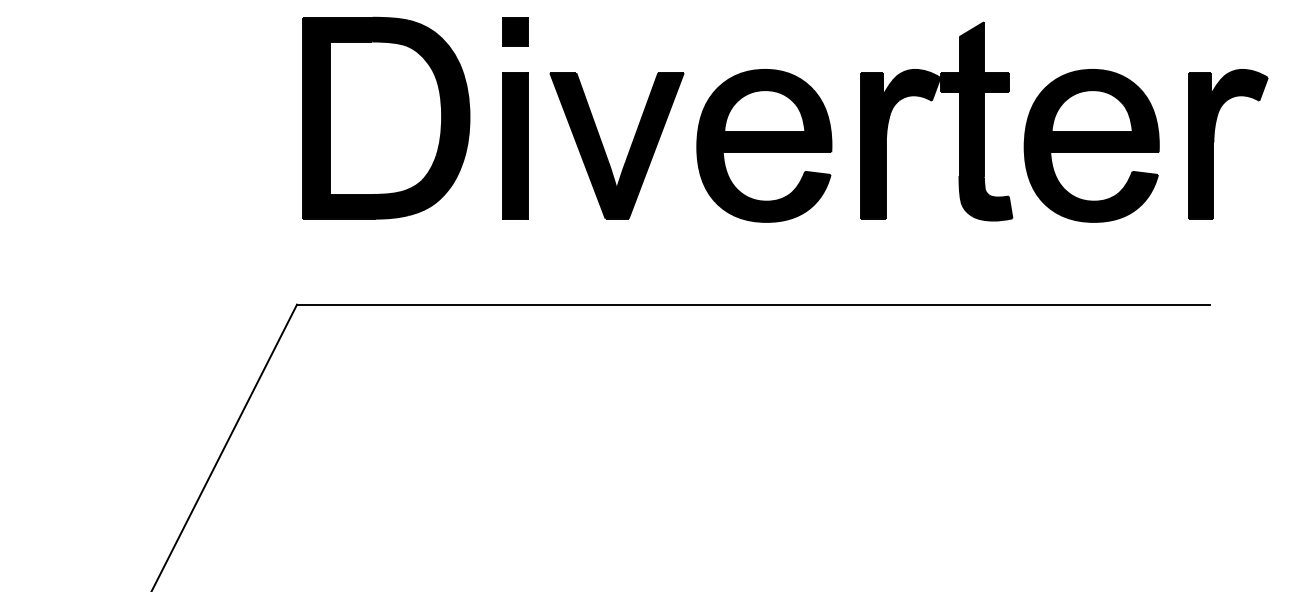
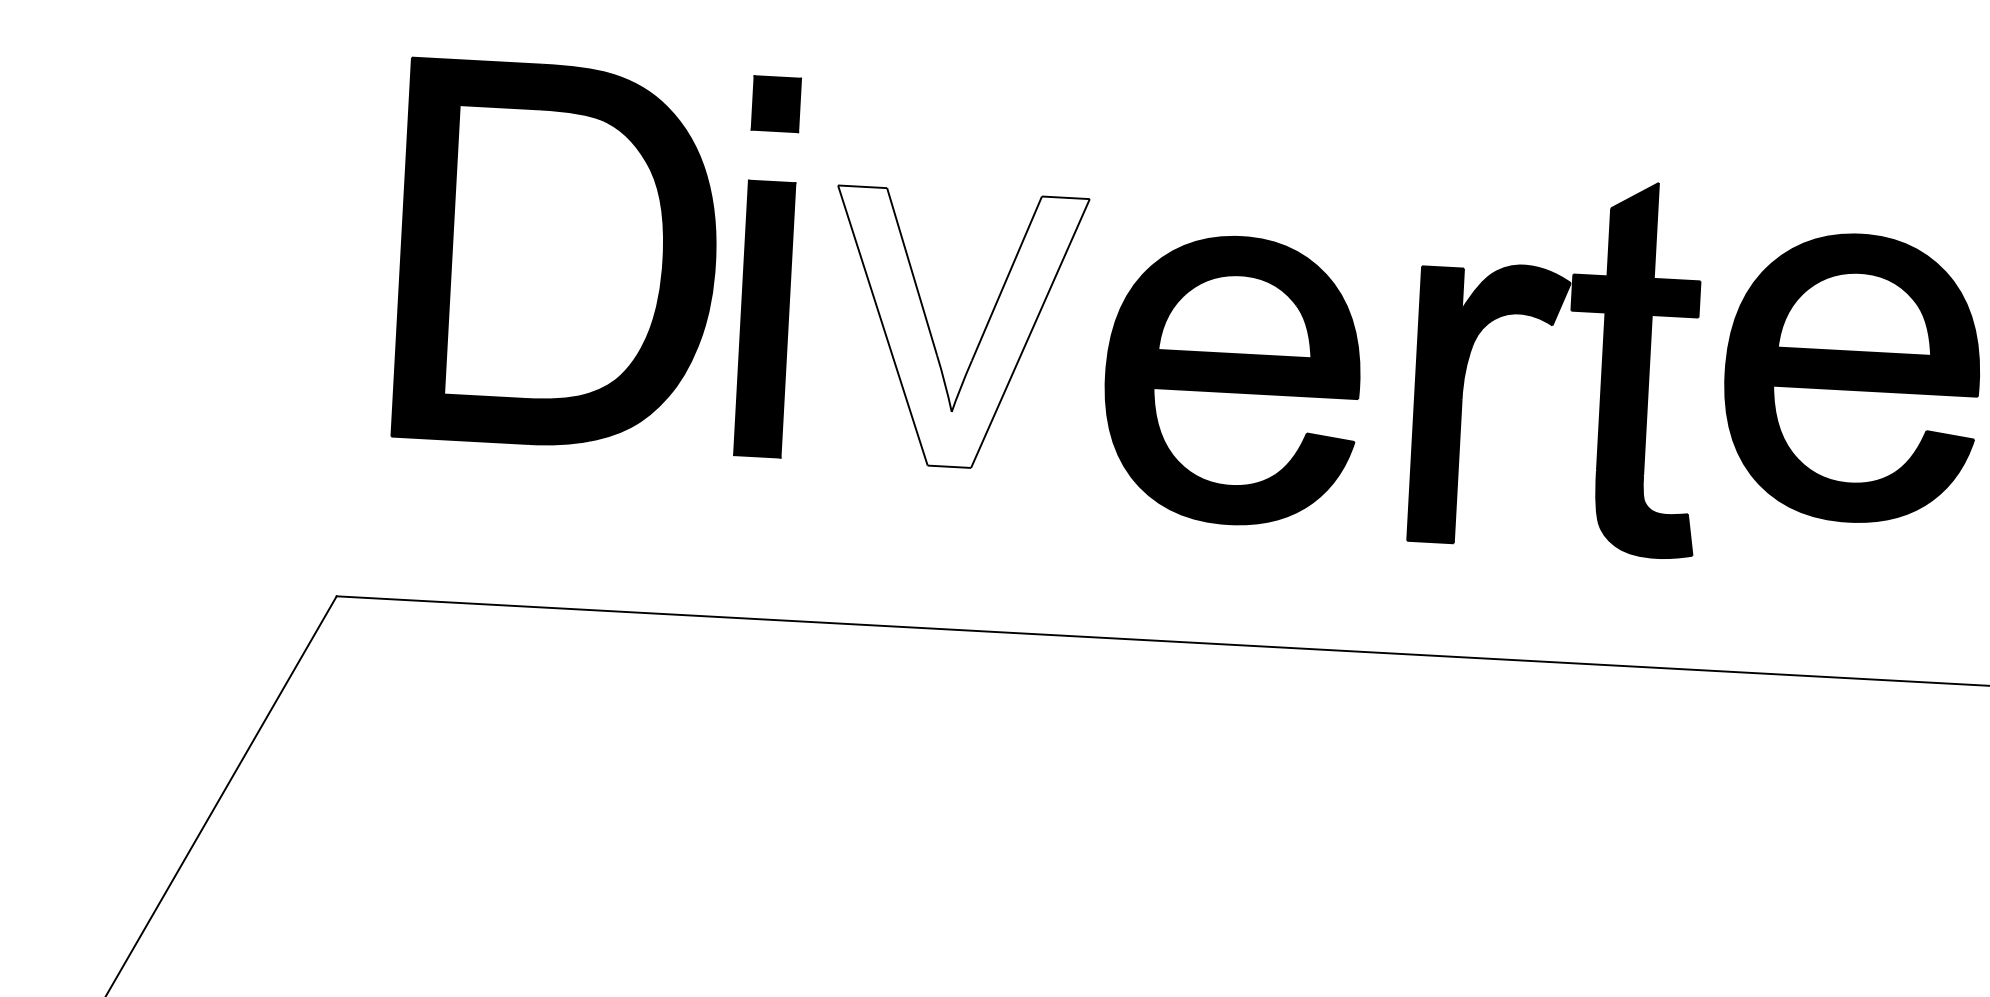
part: (931, 101) -> (1551, 326), moved
part: (386, 117) -> (558, 254), moved
fill: (616, 145) -> (955, 328), removed
part: (764, 145) -> (1232, 379), moved

